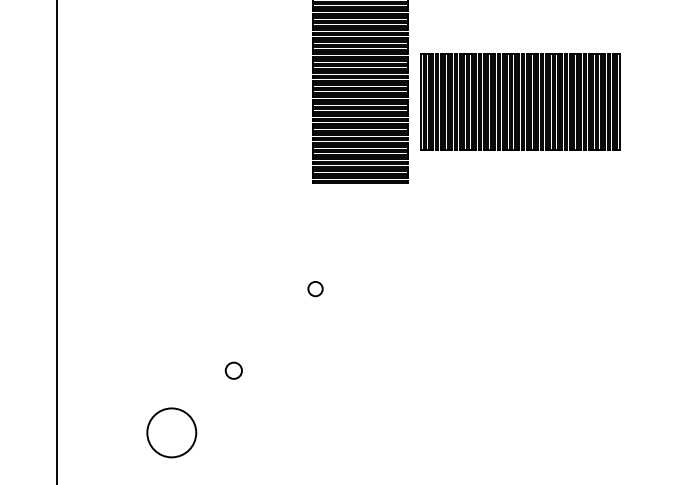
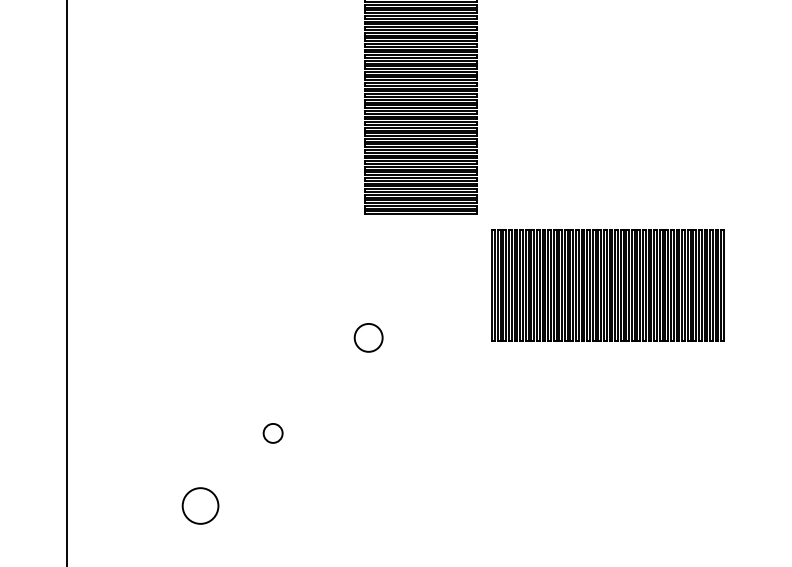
part: (519, 102) -> (607, 285), moved
circle: (315, 288) -> (368, 337), size x1.67
circle: (171, 432) -> (200, 505), size x0.62

